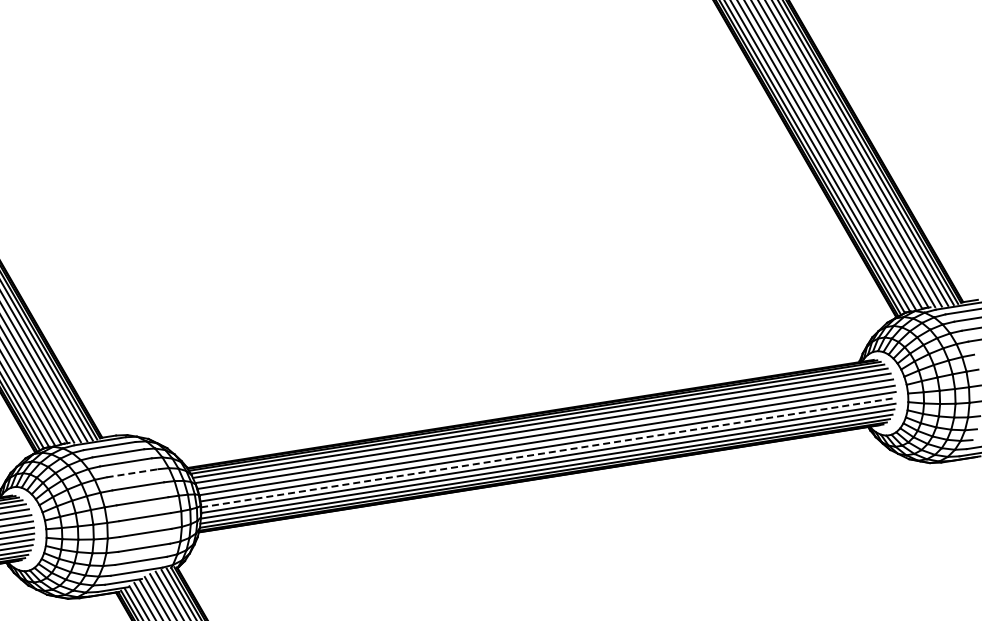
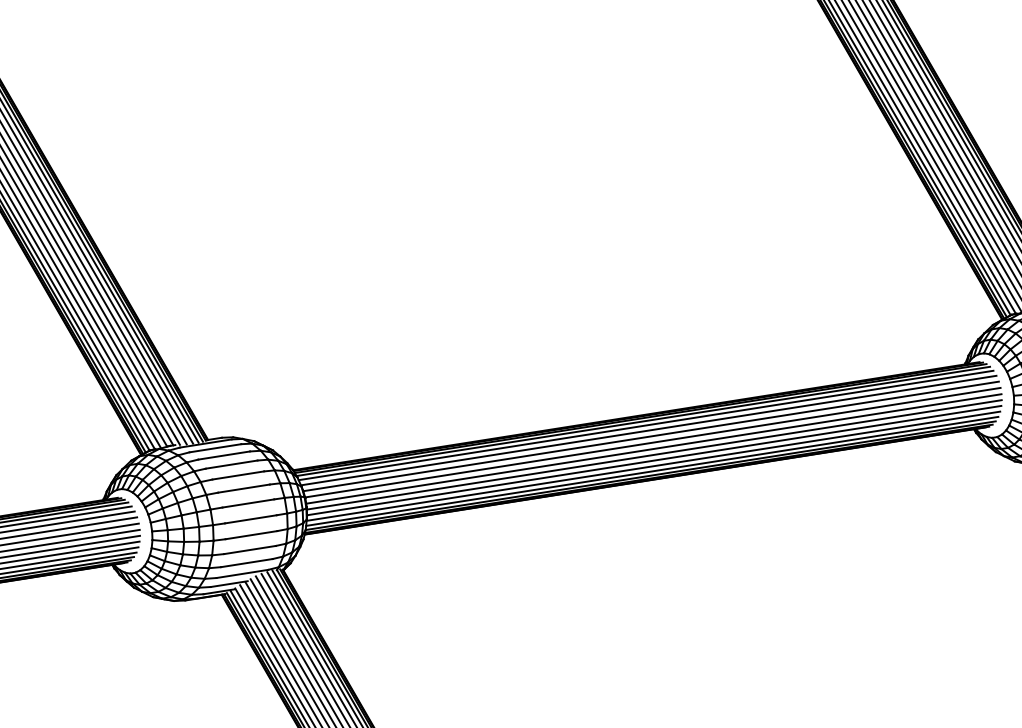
line: (548, 452) -> (654, 454), dashed -> solid
line: (132, 473) -> (238, 475), dashed -> solid

